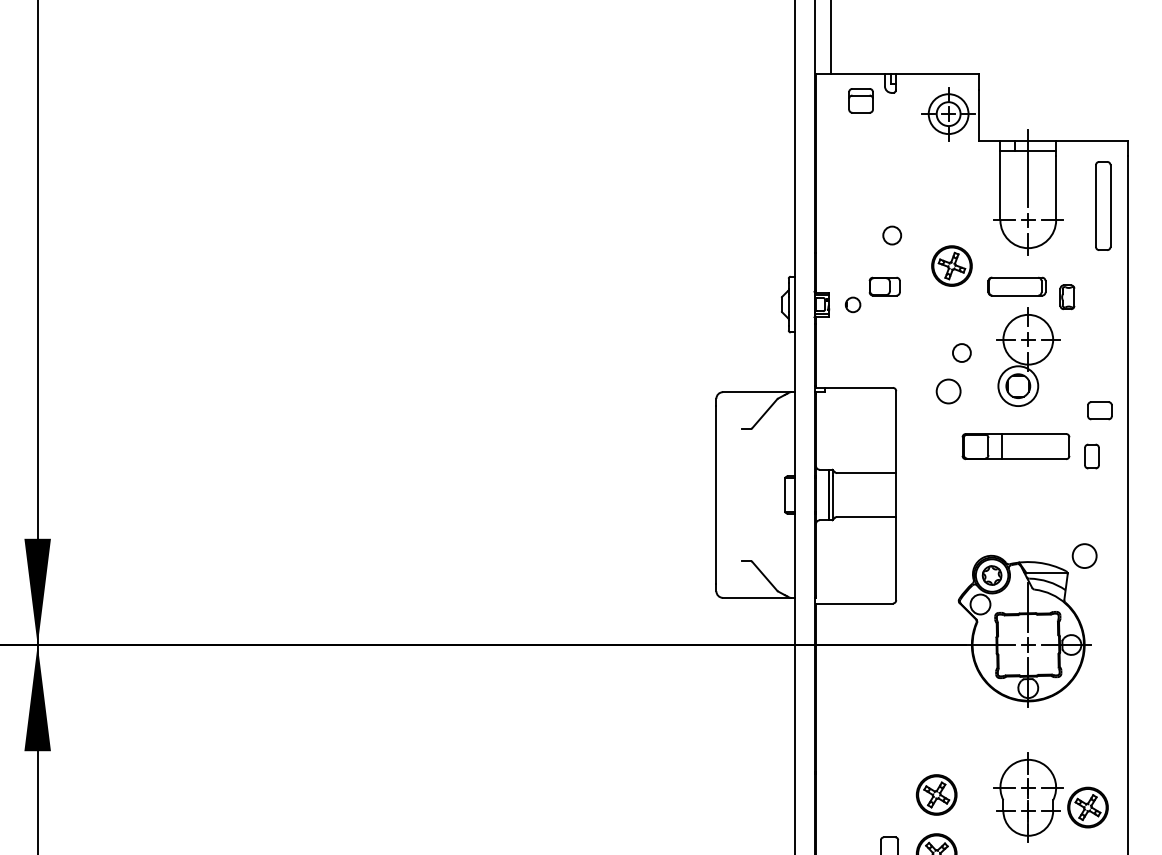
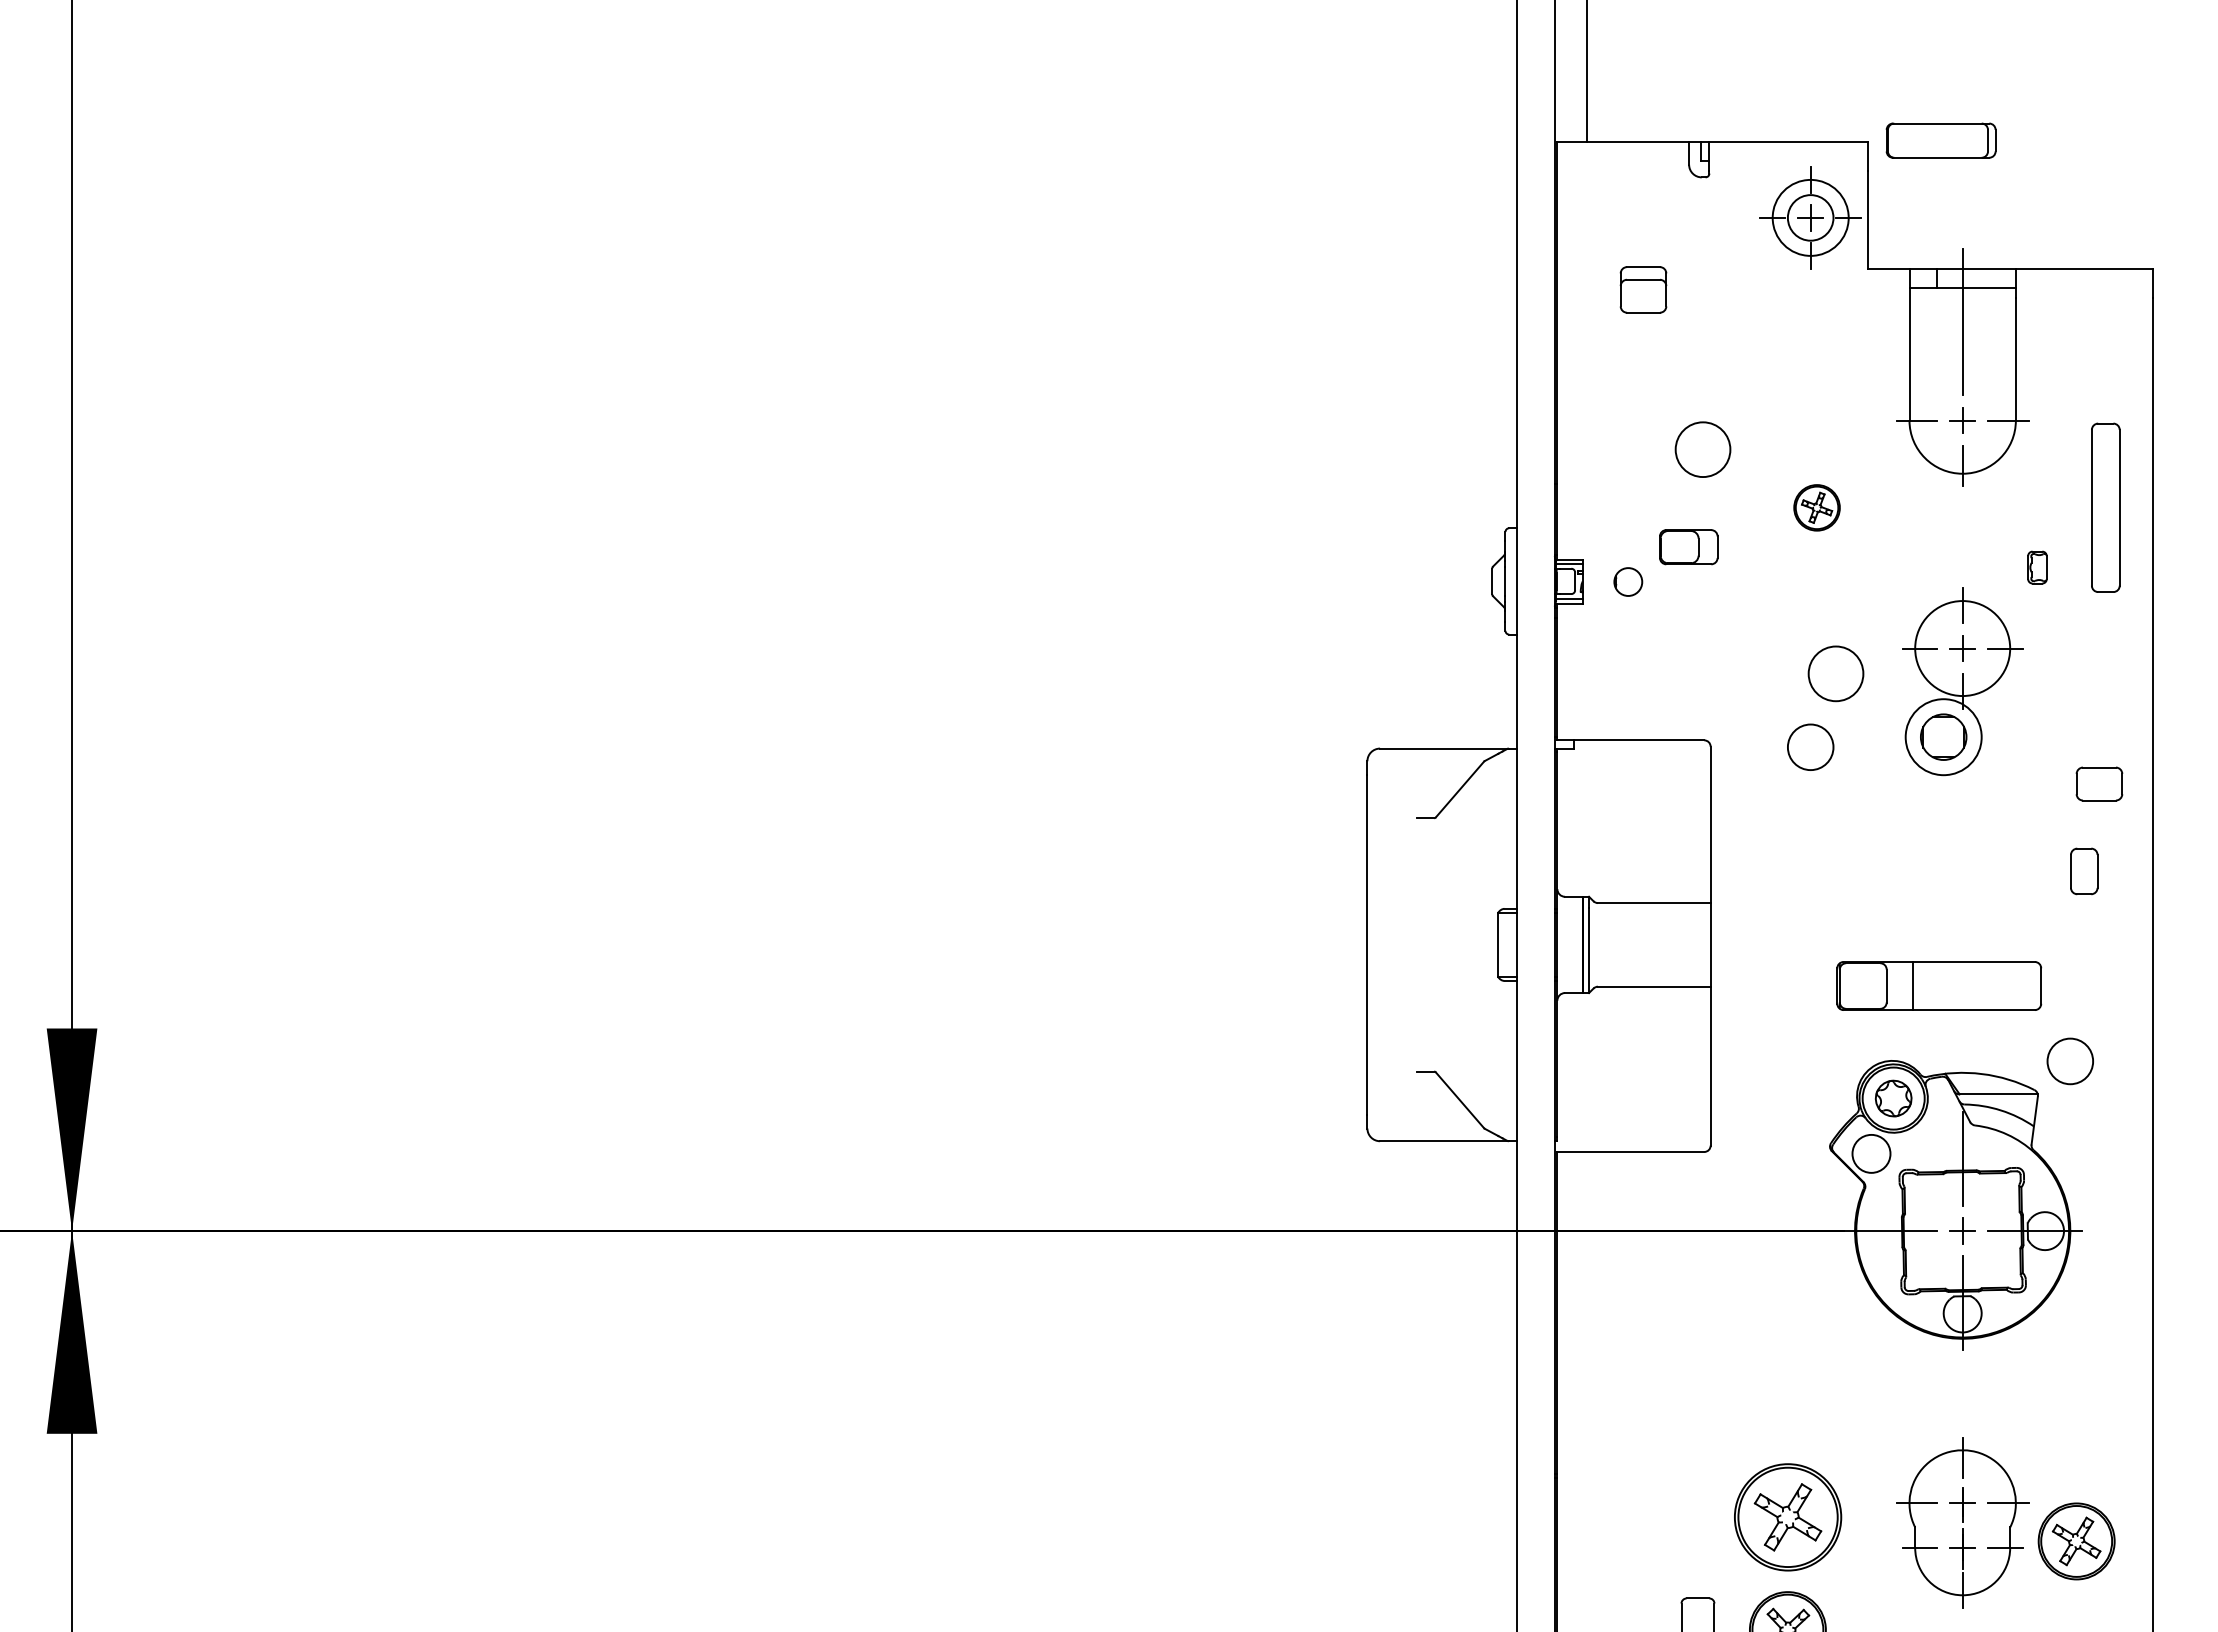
part: (860, 100) -> (1642, 289), moved
part: (1103, 205) -> (2106, 506), moved
circle: (892, 235) -> (1703, 449), size x1.6
part: (951, 265) -> (1816, 506), size x0.6
part: (1016, 286) -> (1940, 140), moved
part: (1067, 297) -> (2037, 567), size x0.7
circle: (961, 352) -> (1835, 672), size x1.6
part: (1015, 446) -> (1938, 985), moved
part: (936, 794) -> (1787, 1516), size x1.4

